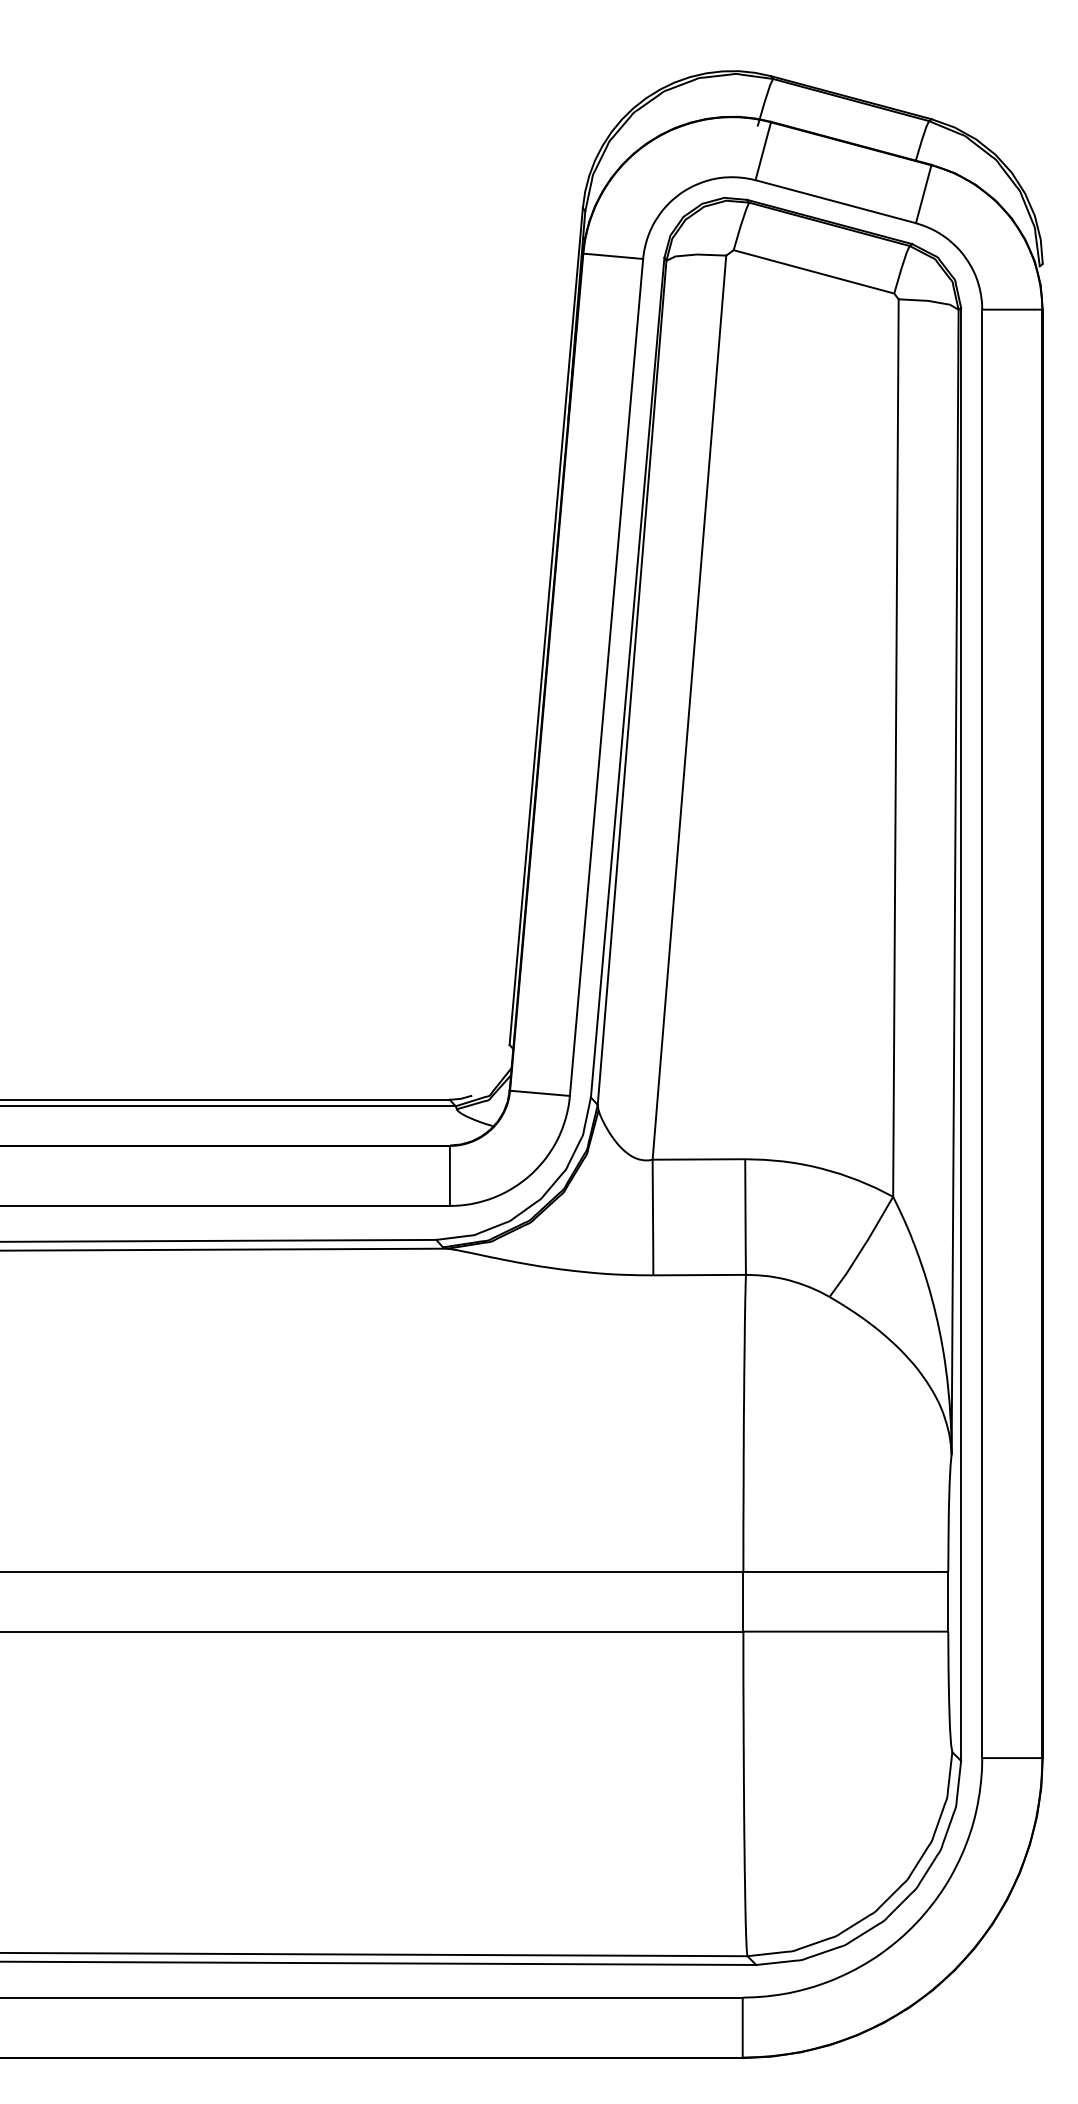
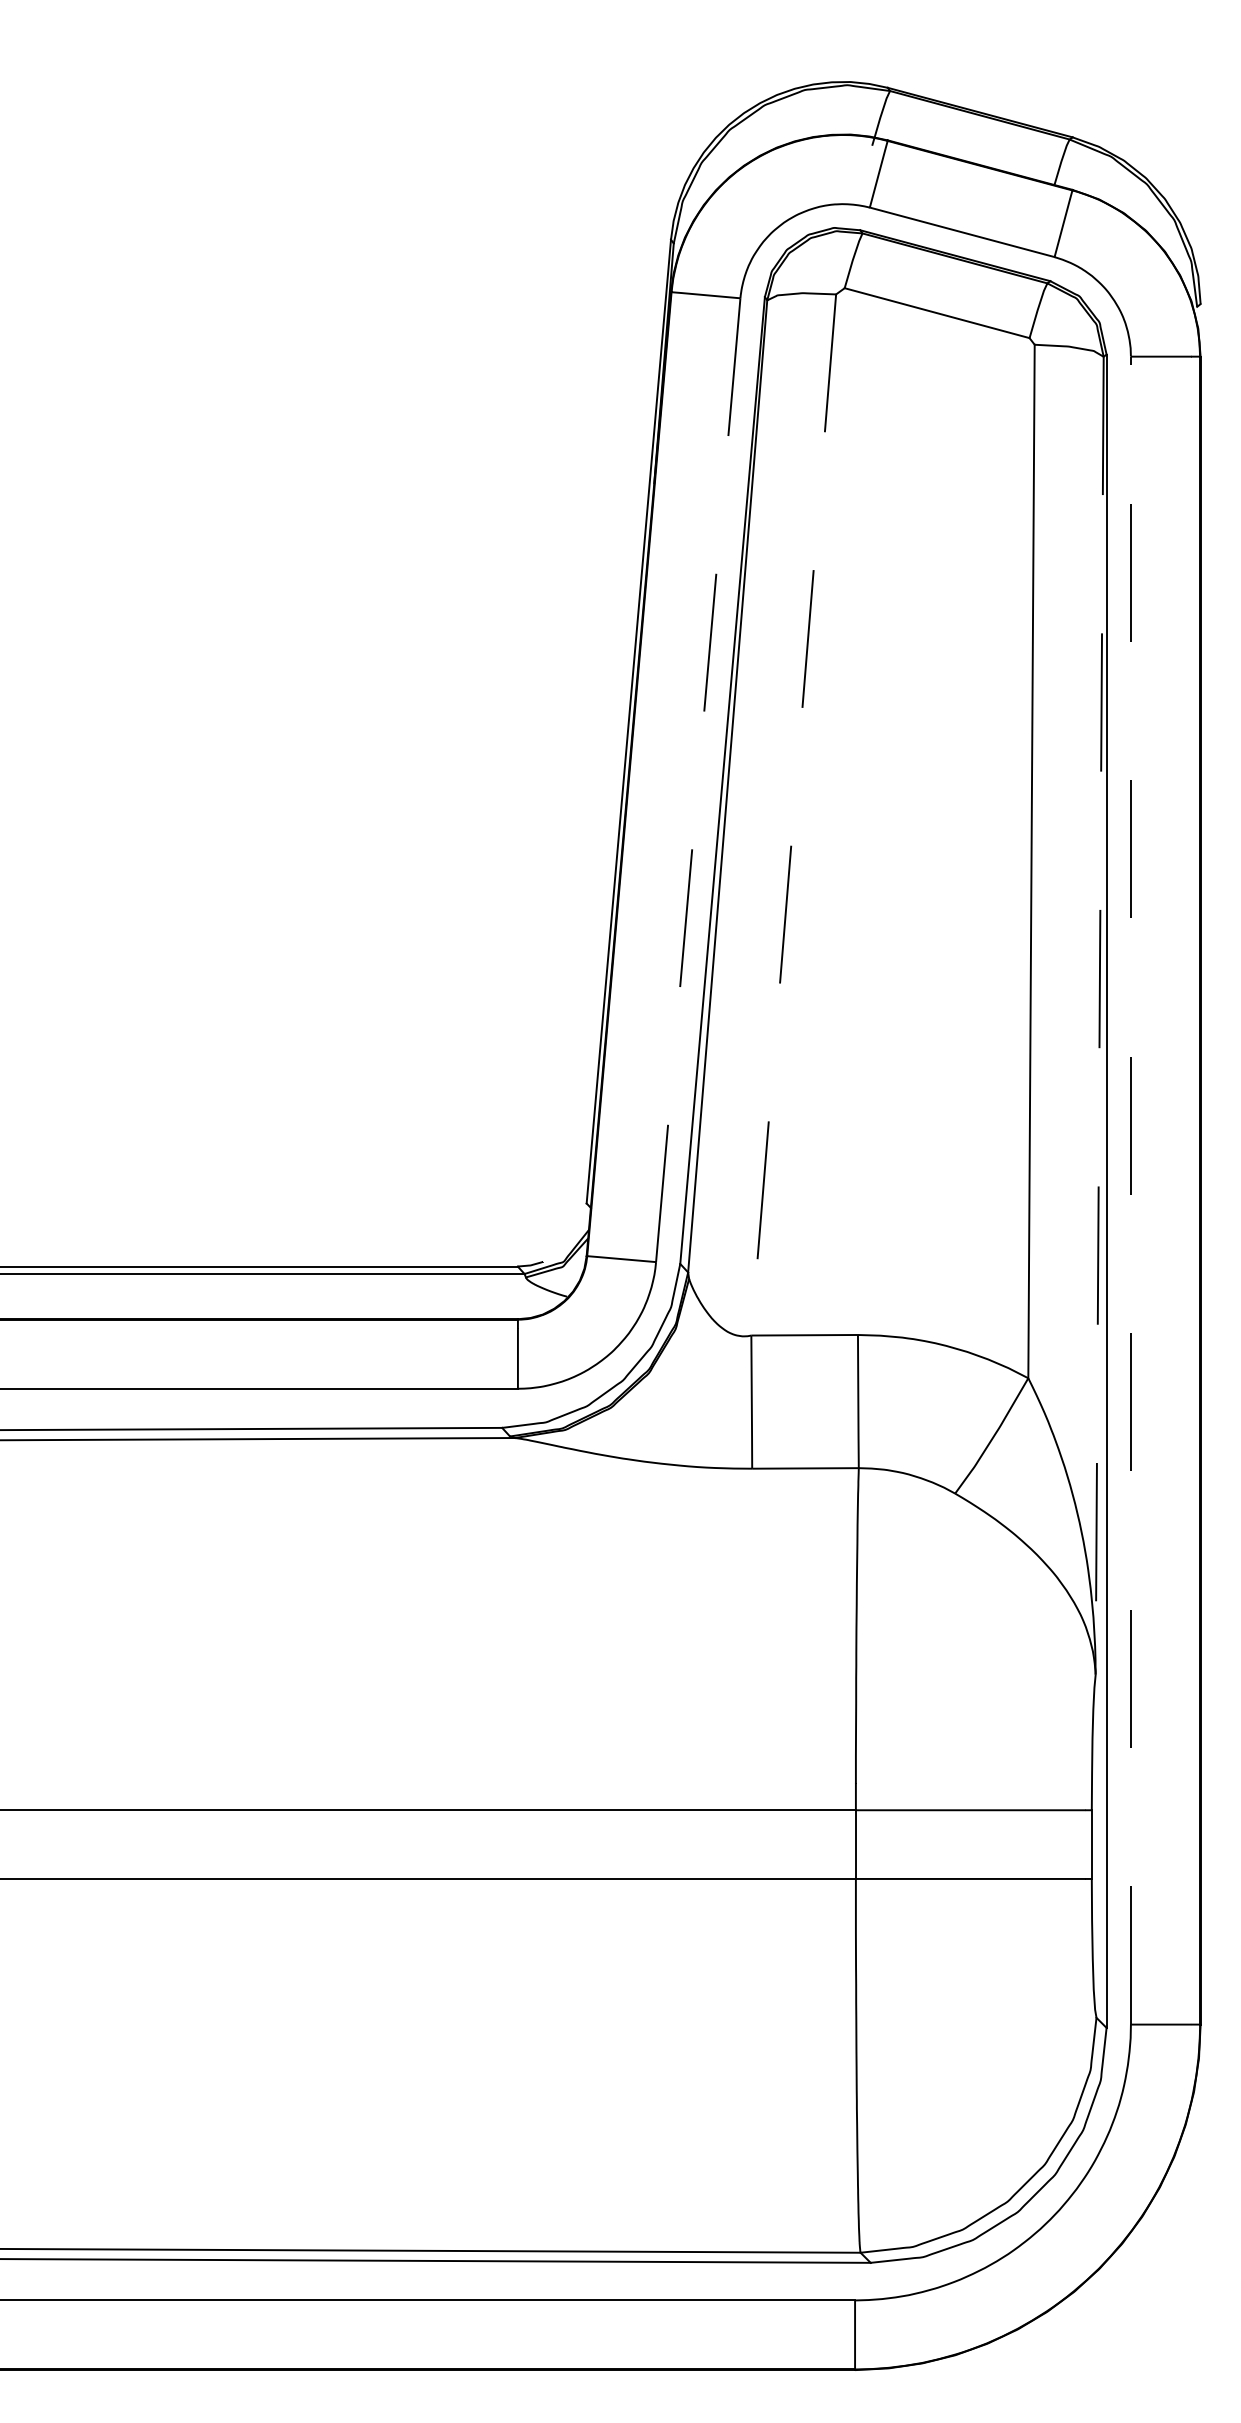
line: (606, 677) -> (698, 780), solid -> dashed
line: (689, 708) -> (793, 815), solid -> dashed
line: (954, 881) -> (1099, 1015), solid -> dashed
line: (981, 1033) -> (1130, 1190), solid -> dashed

